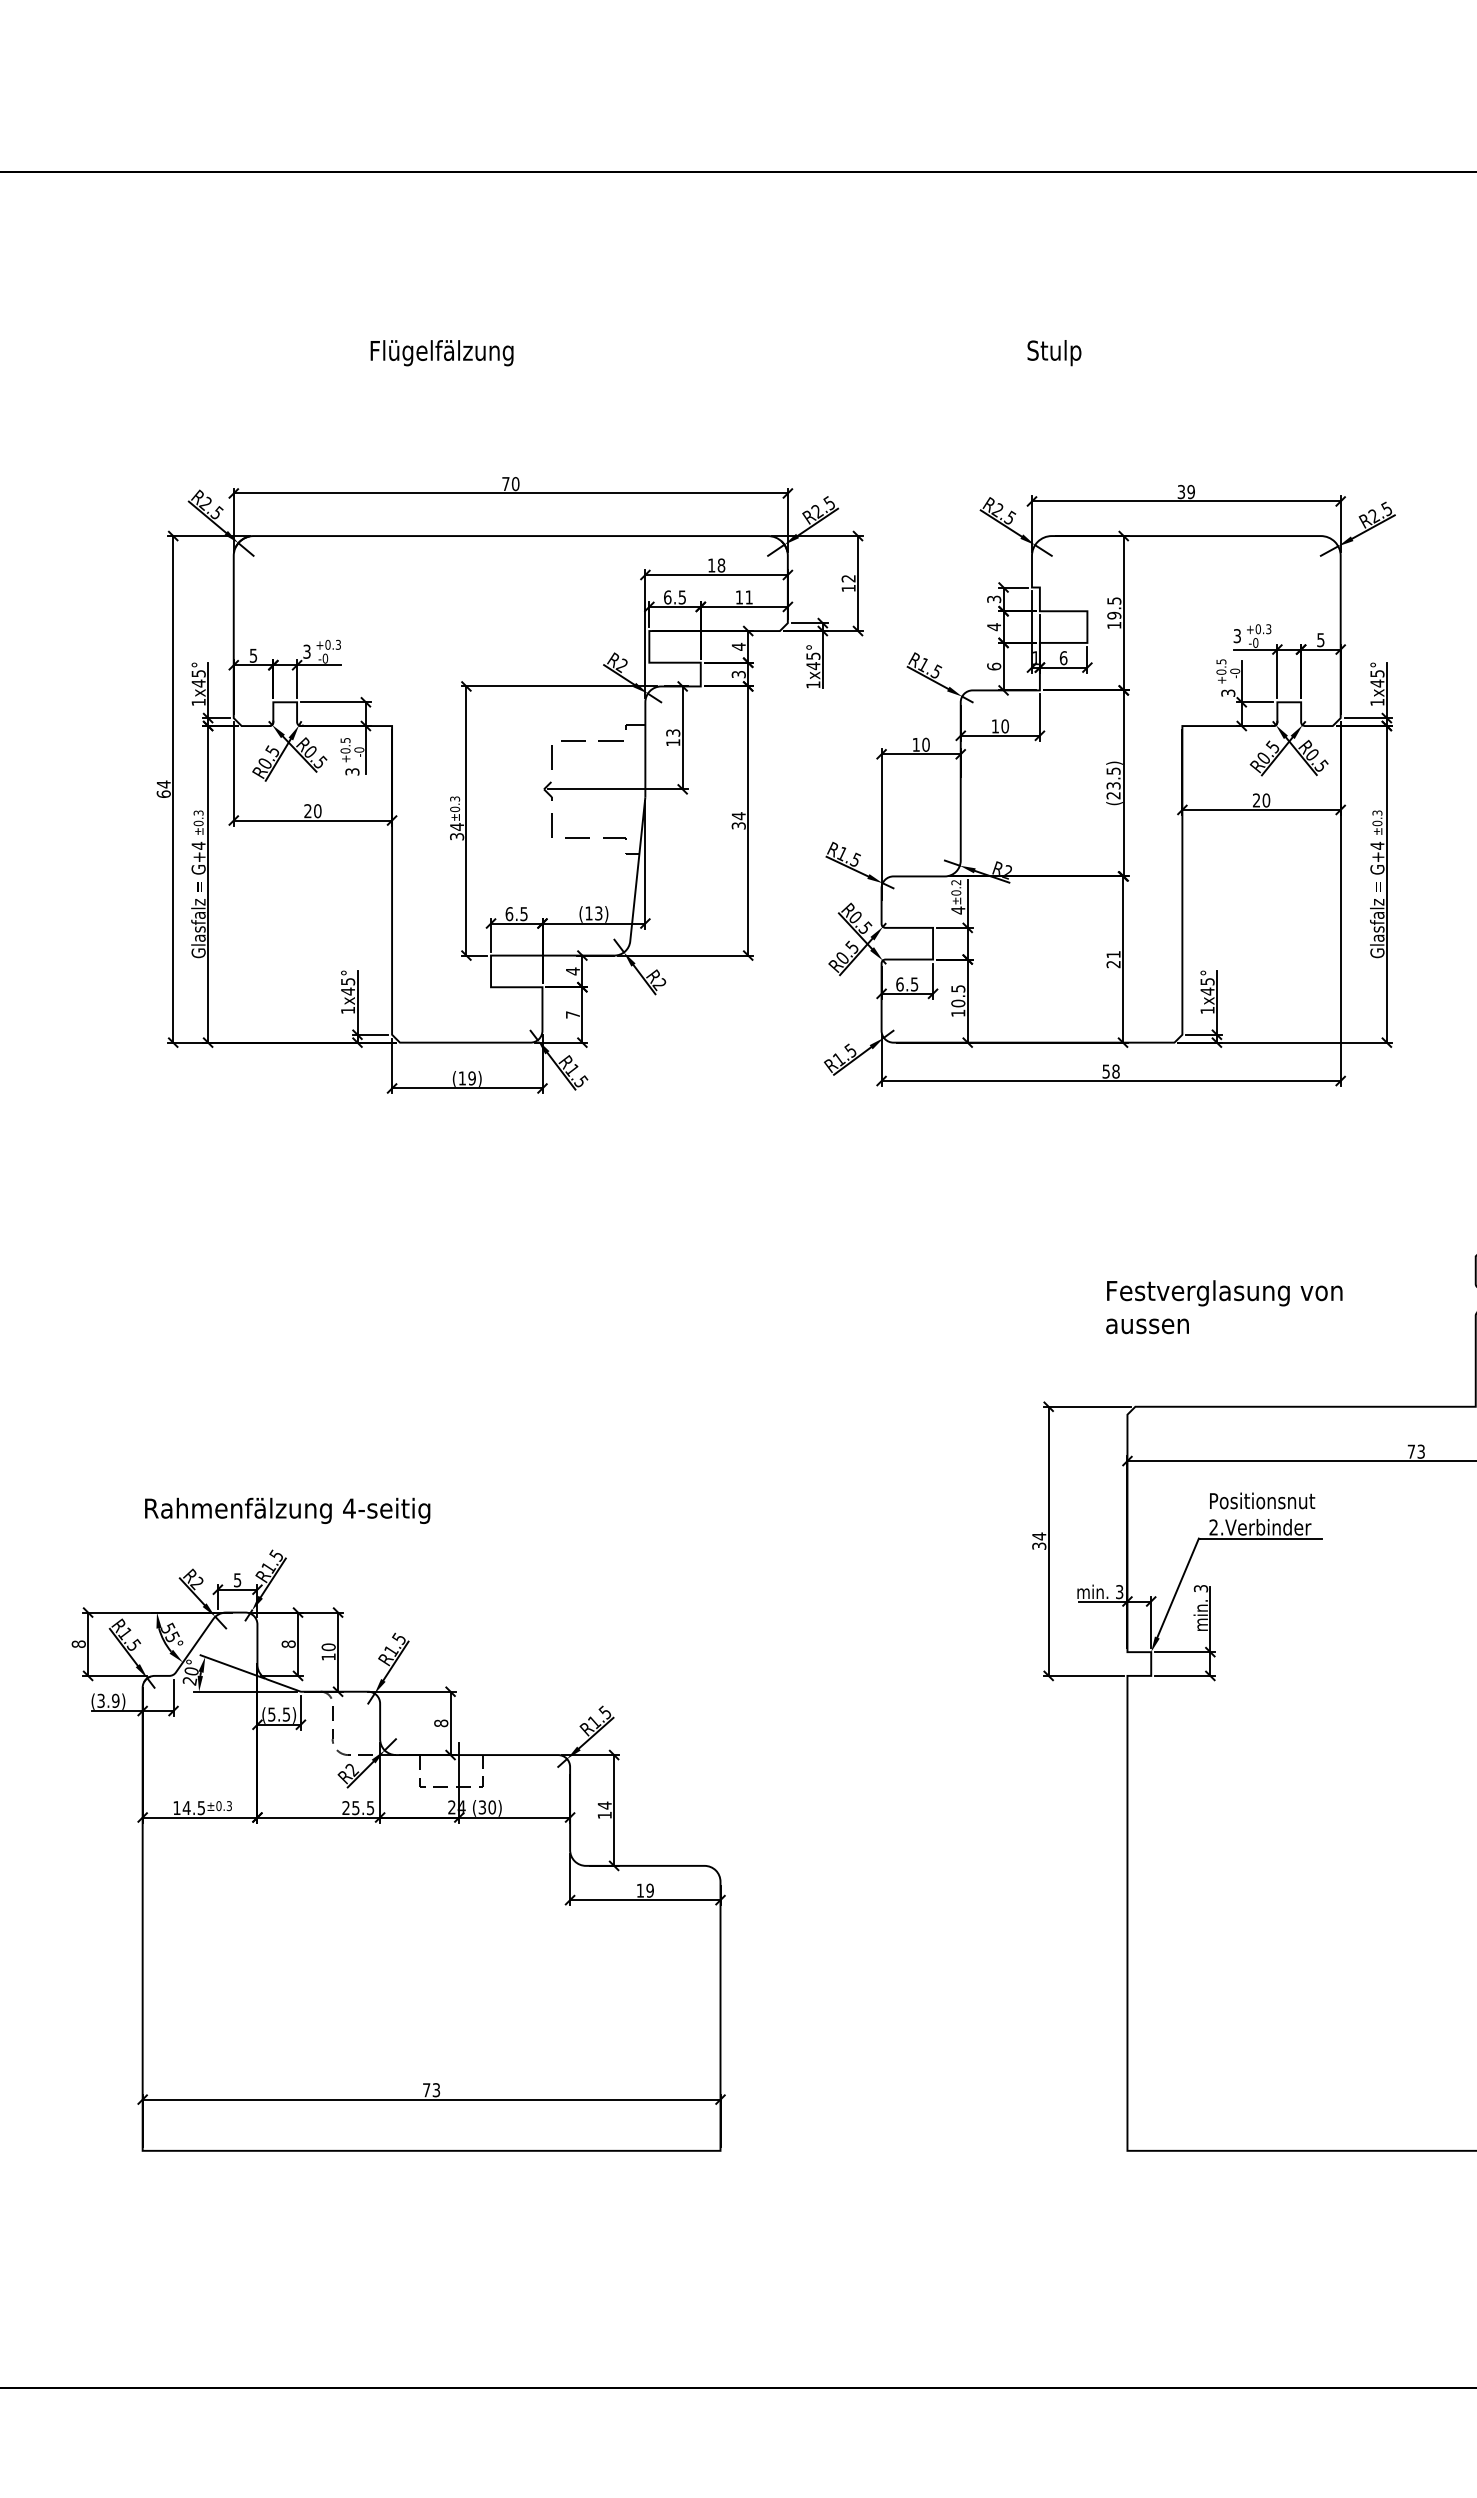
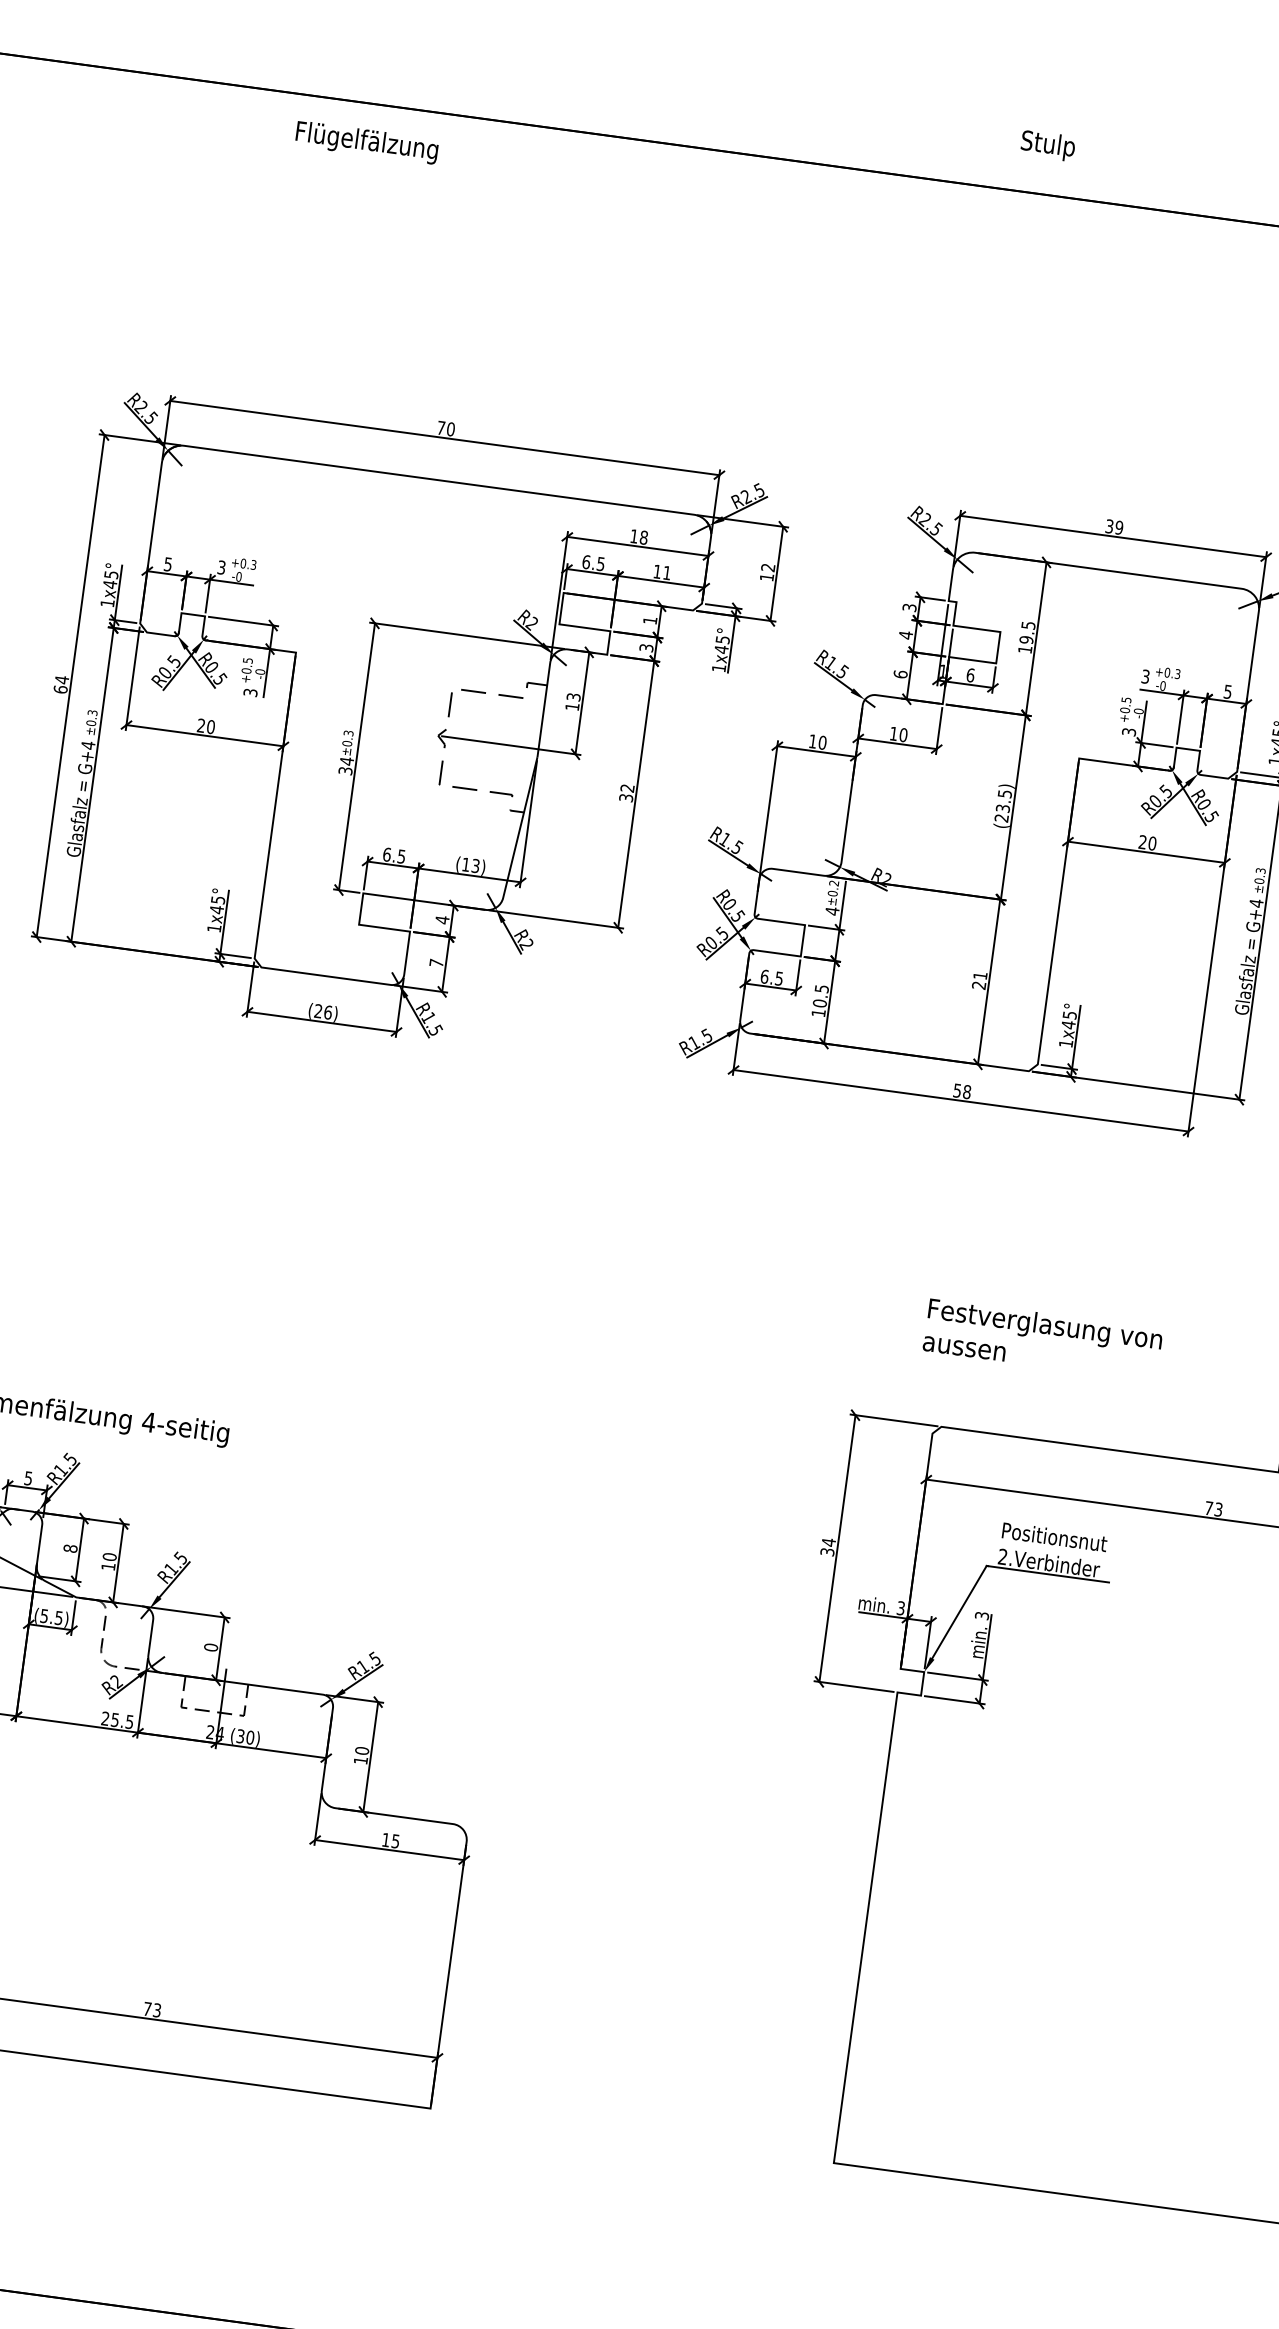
text: (441, 353) -> (366, 142), moved
text: (1054, 353) -> (1048, 146), moved
text: (738, 646) -> (649, 620), 4 -> 1
text: (738, 816) -> (627, 788), 34 -> 32
text: (467, 1078) -> (323, 1012), (19) -> (26)
text: (441, 1723) -> (211, 1647), 8 -> 0
text: (604, 1805) -> (361, 1750), 14 -> 10
text: (649, 1890) -> (395, 1841), 19 -> 15

